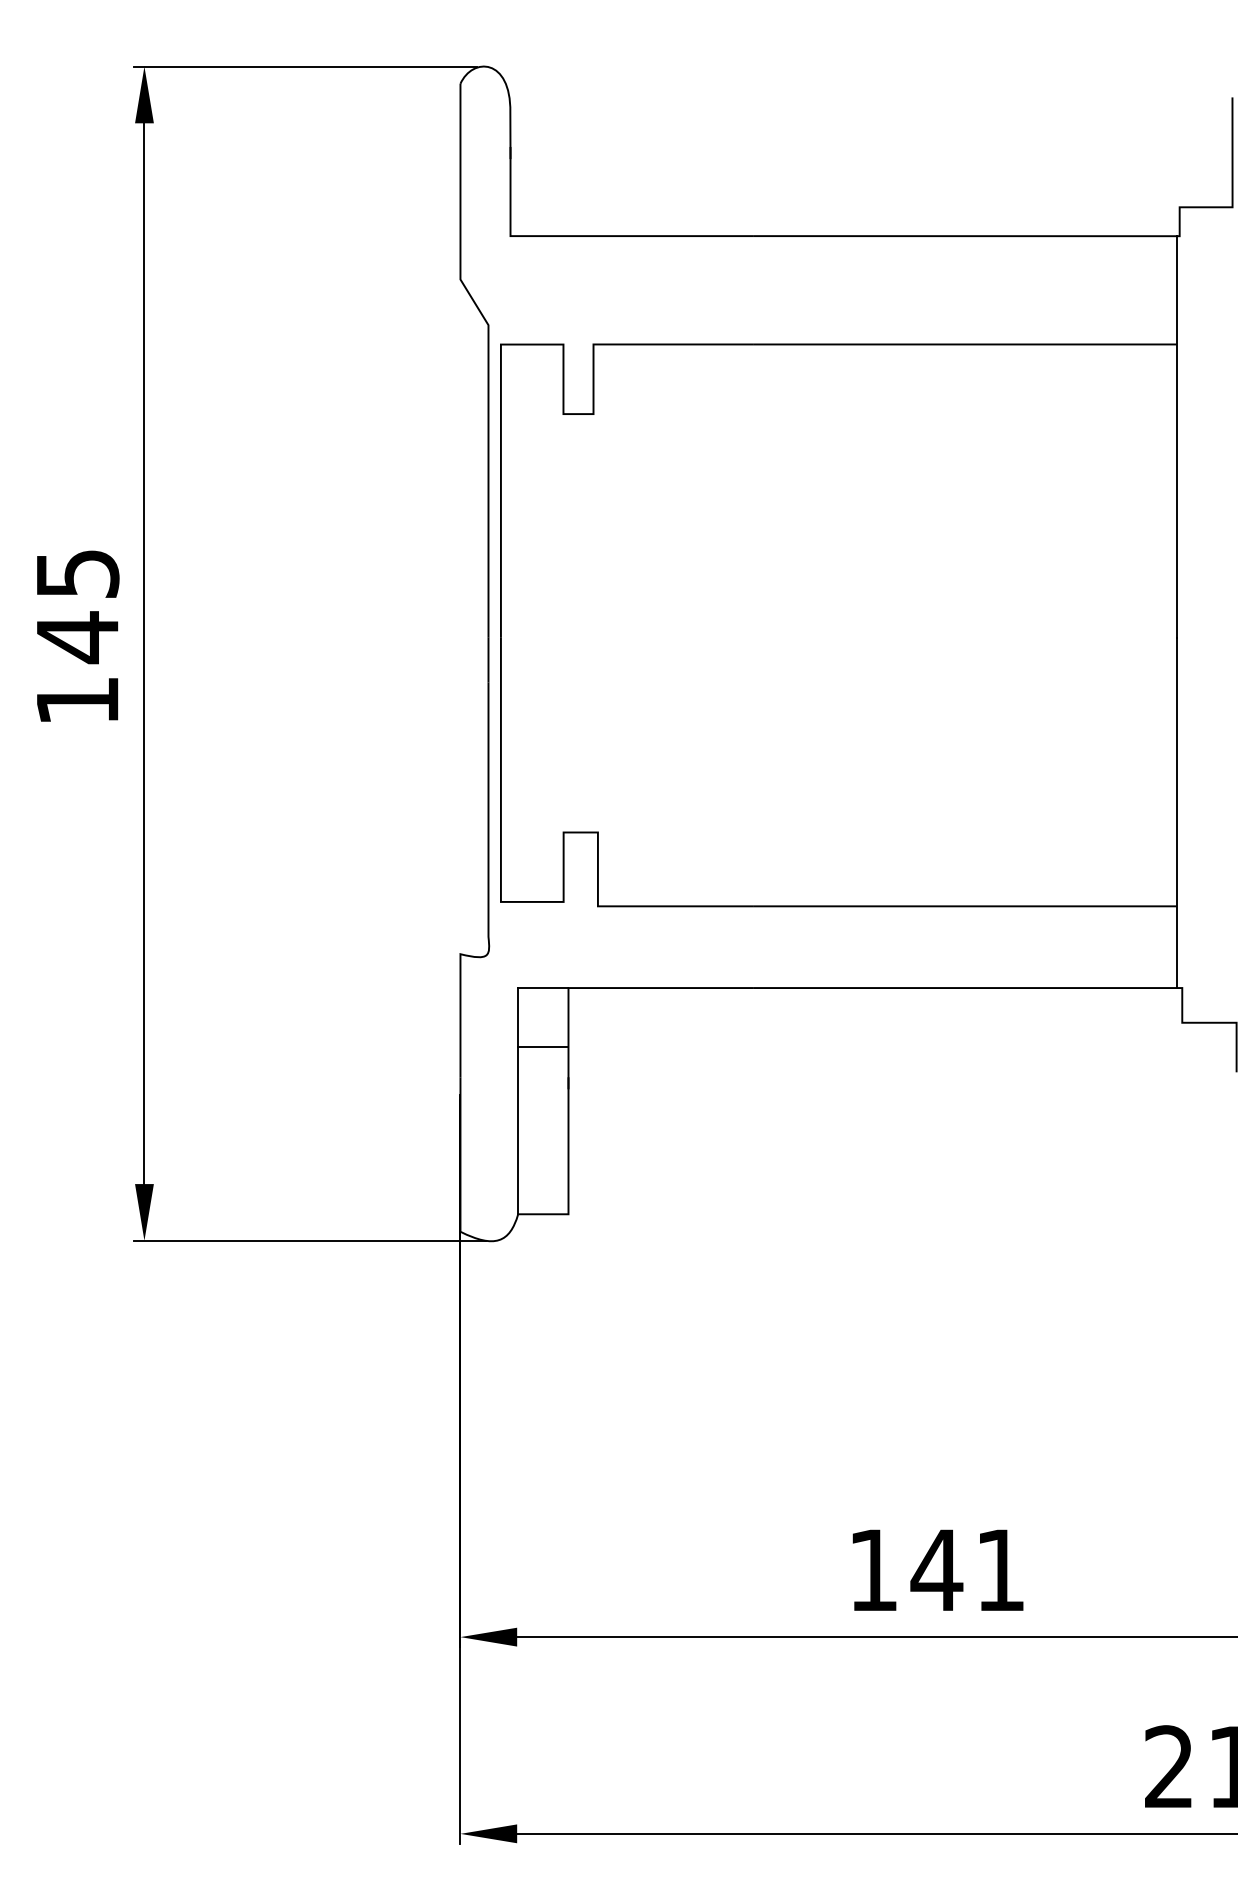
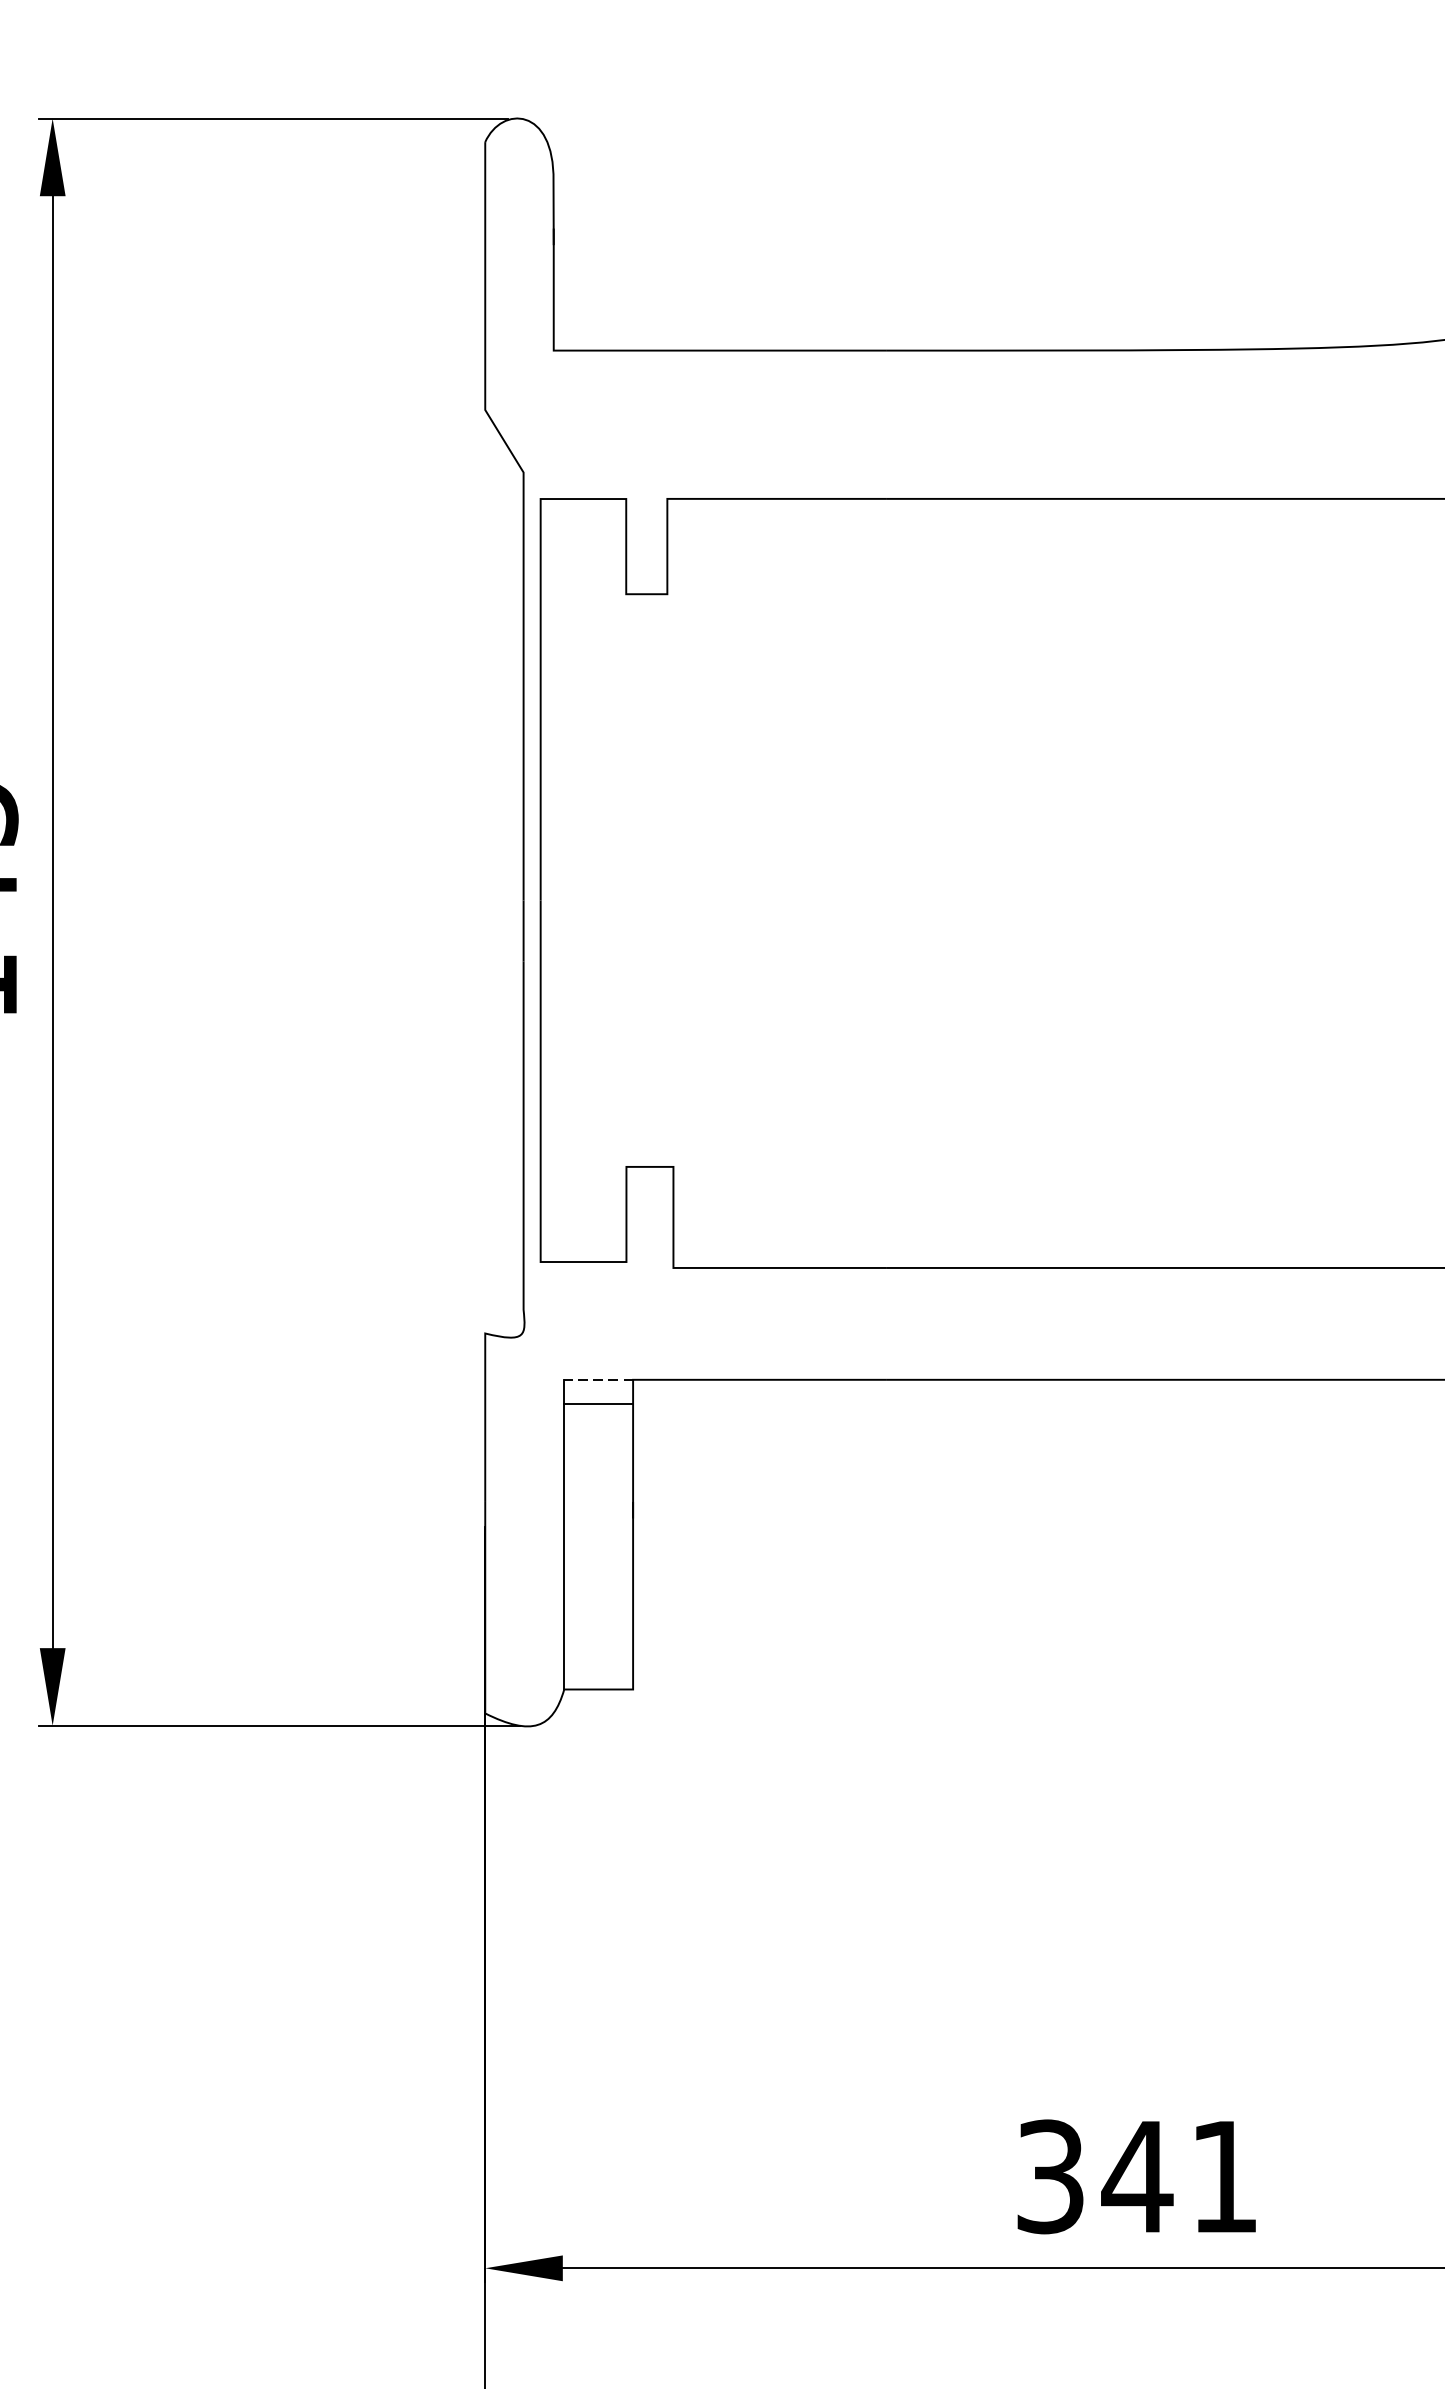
line: (542, 988) -> (597, 1380), solid -> dashed
line: (543, 1046) -> (598, 1403), moved
text: (873, 1570) -> (1050, 2177), 141 -> 341

